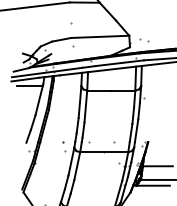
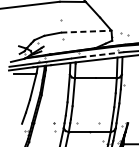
line: (100, 36) -> (86, 31), solid -> dashed
line: (119, 63) -> (103, 54), solid -> dashed

